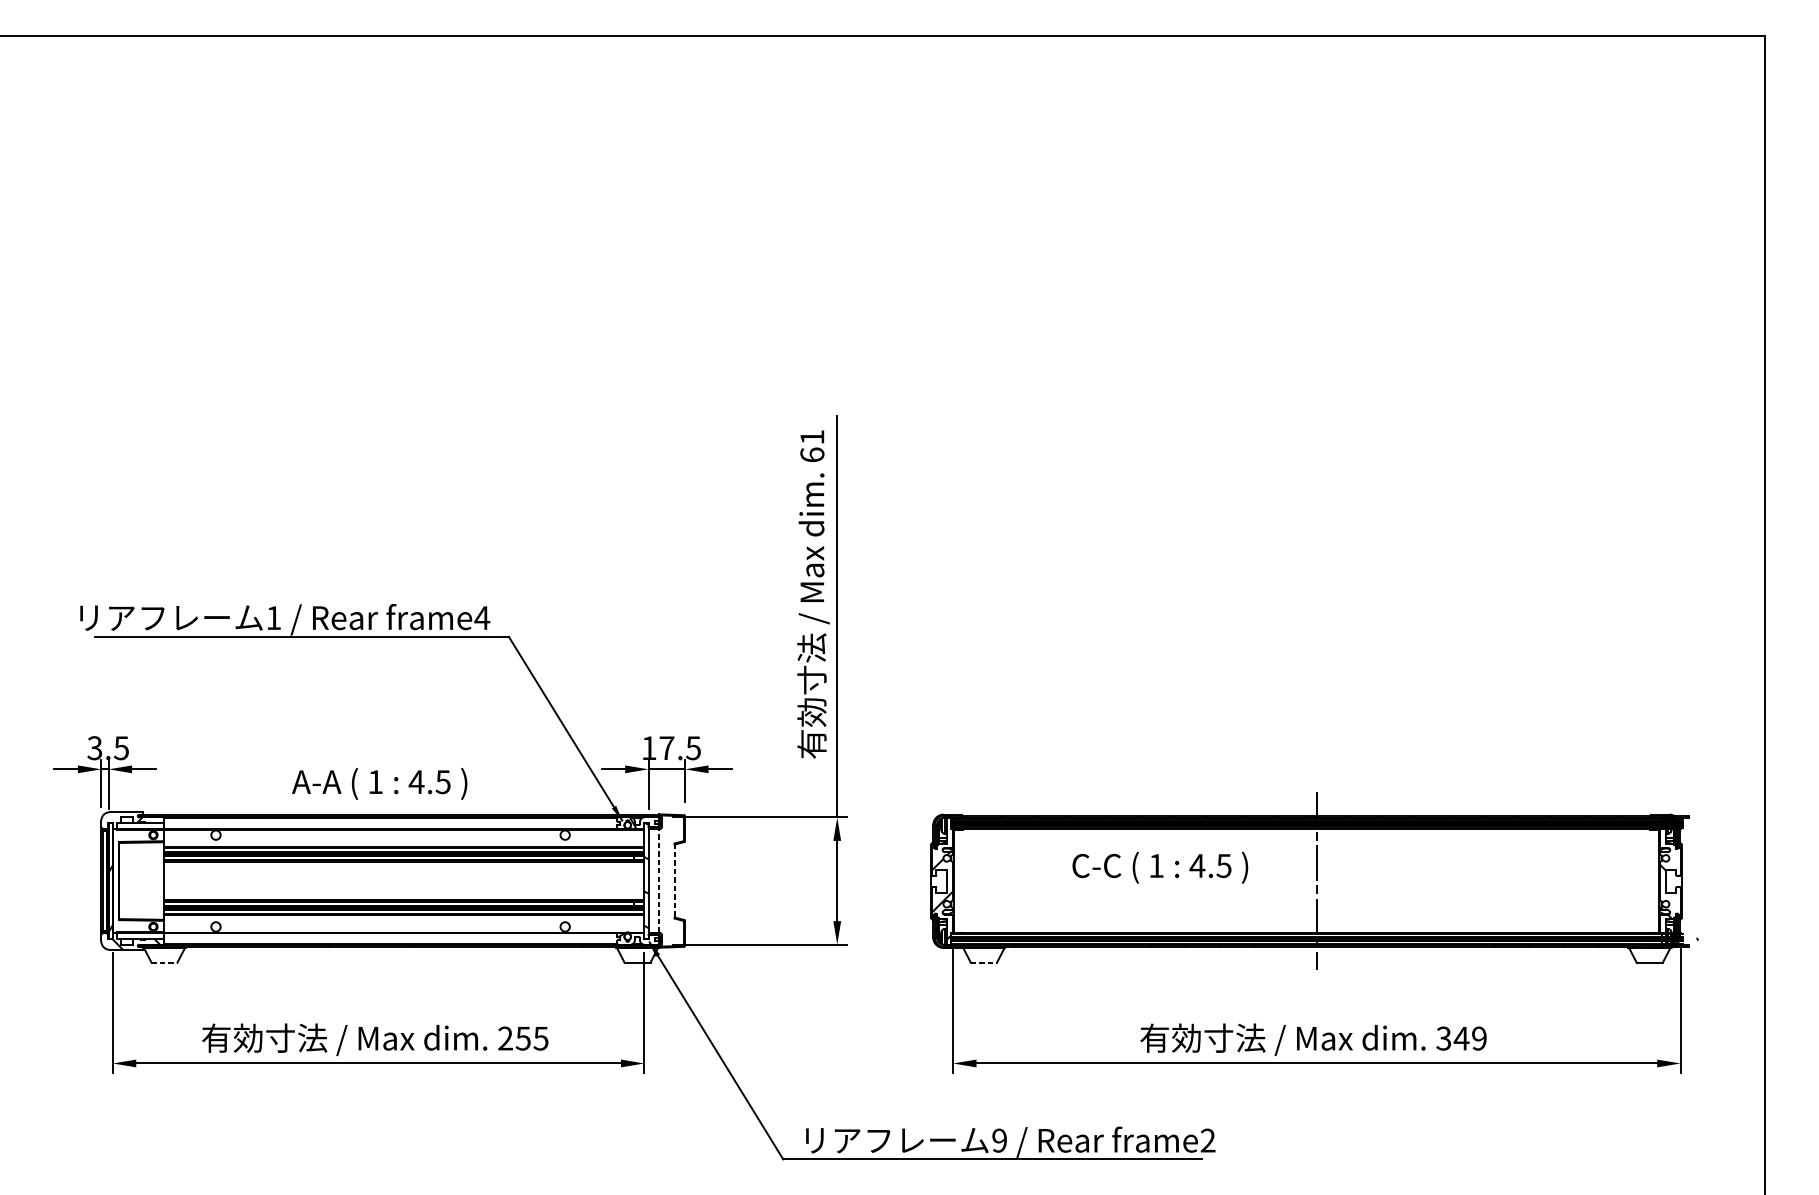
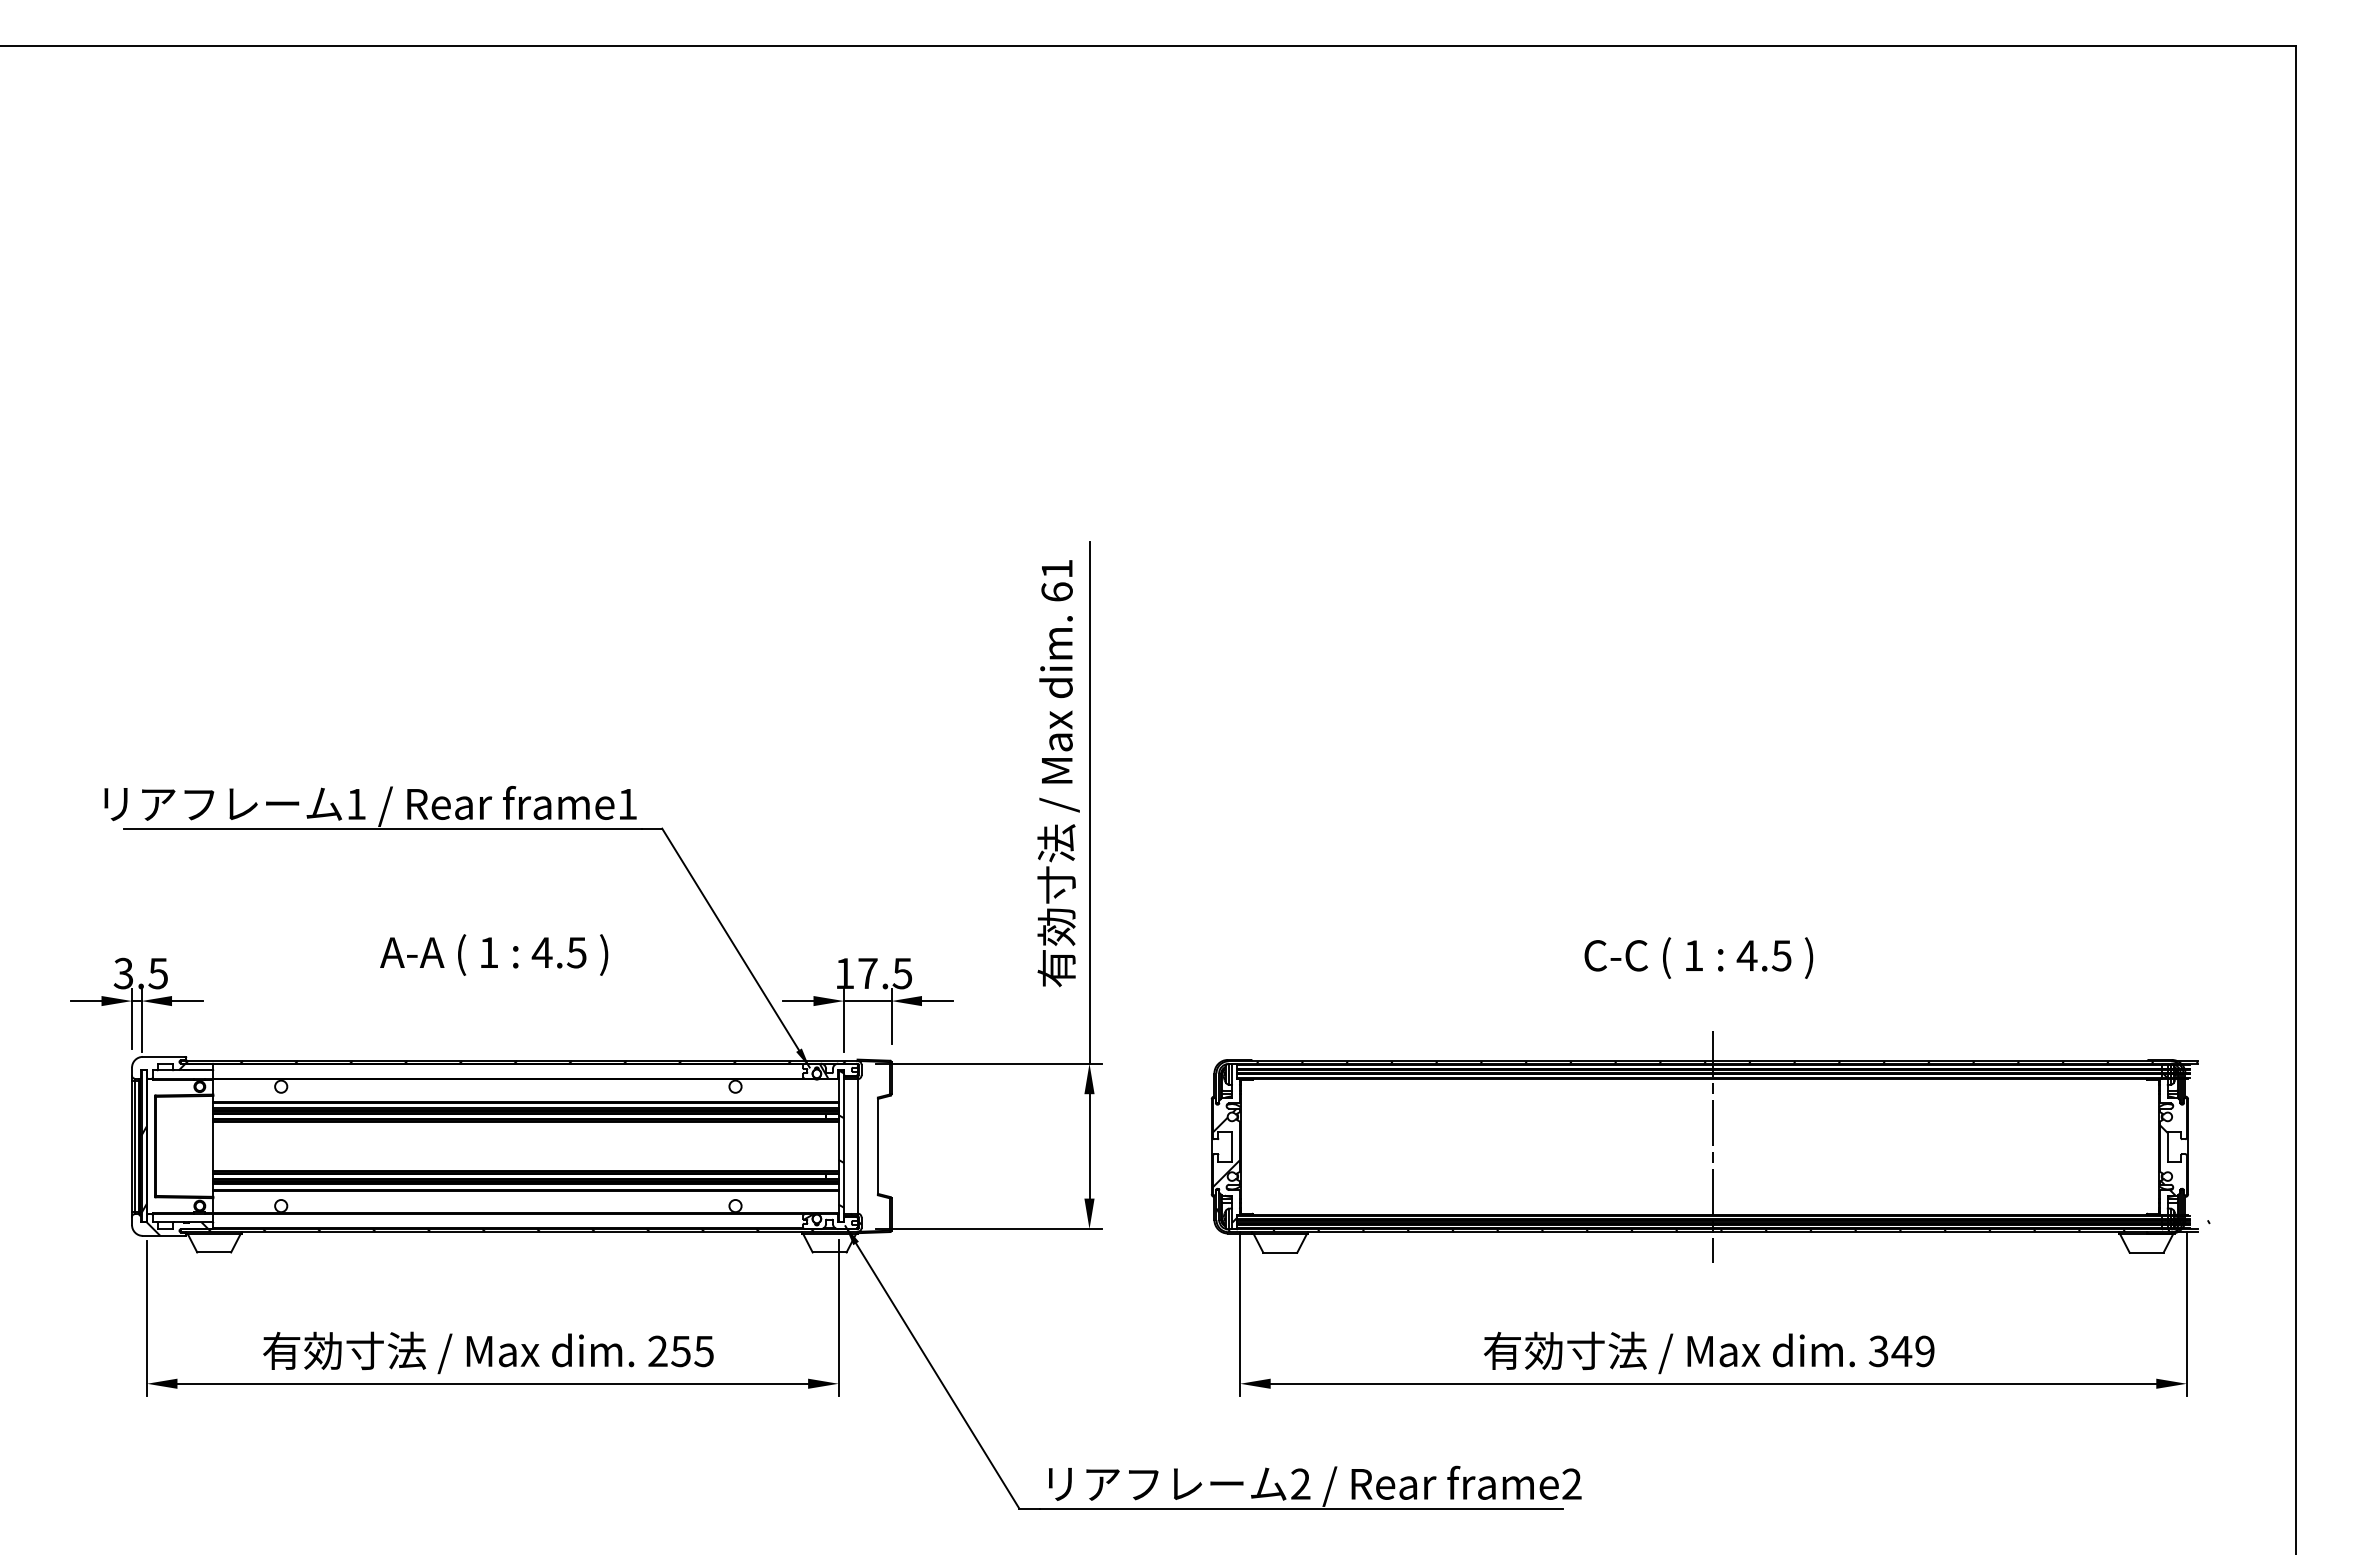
text: (482, 618) -> (627, 804), frame4 -> frame1
text: (379, 783) -> (494, 954), moved
text: (1160, 867) -> (1698, 957), moved
line: (658, 880) -> (857, 1145), dashed -> solid
line: (674, 881) -> (877, 1146), dashed -> solid
line: (164, 962) -> (214, 1252), dashed -> solid
line: (984, 962) -> (1280, 1252), dashed -> solid
text: (999, 1140) -> (1300, 1484), 9 -> 2

